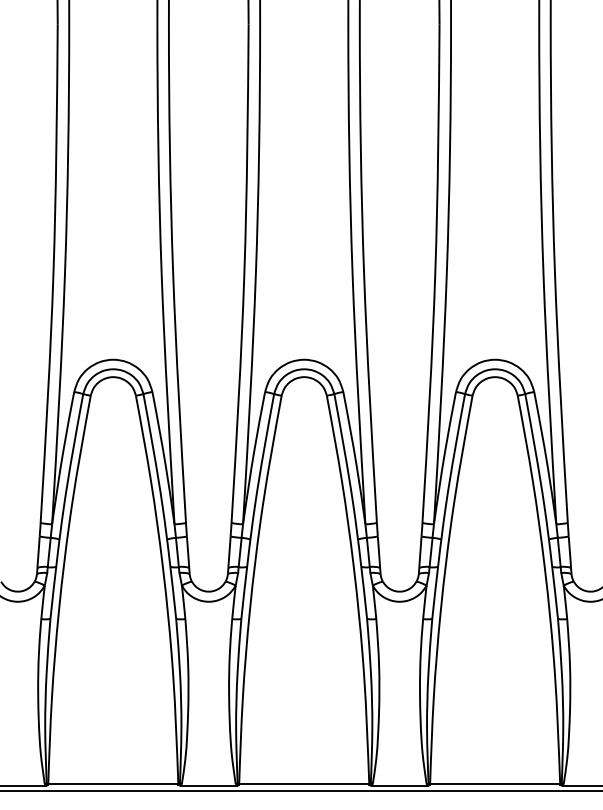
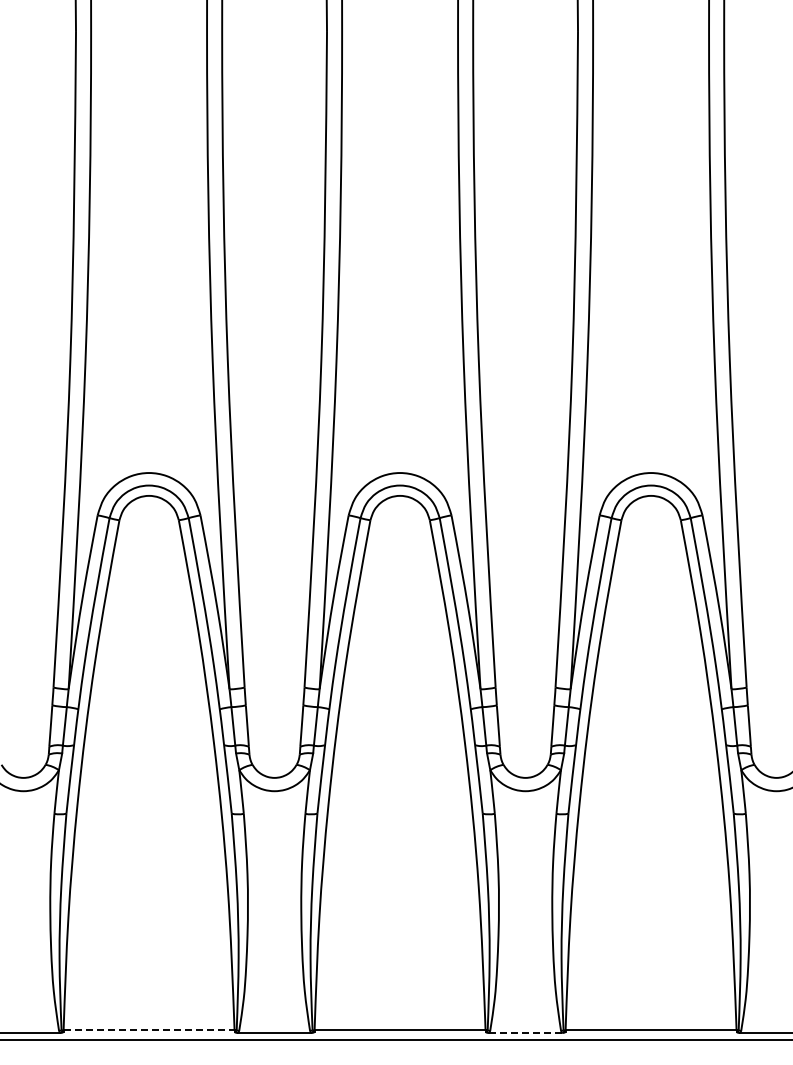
line: (113, 783) -> (149, 1030), solid -> dashed
line: (399, 786) -> (525, 1033), solid -> dashed

